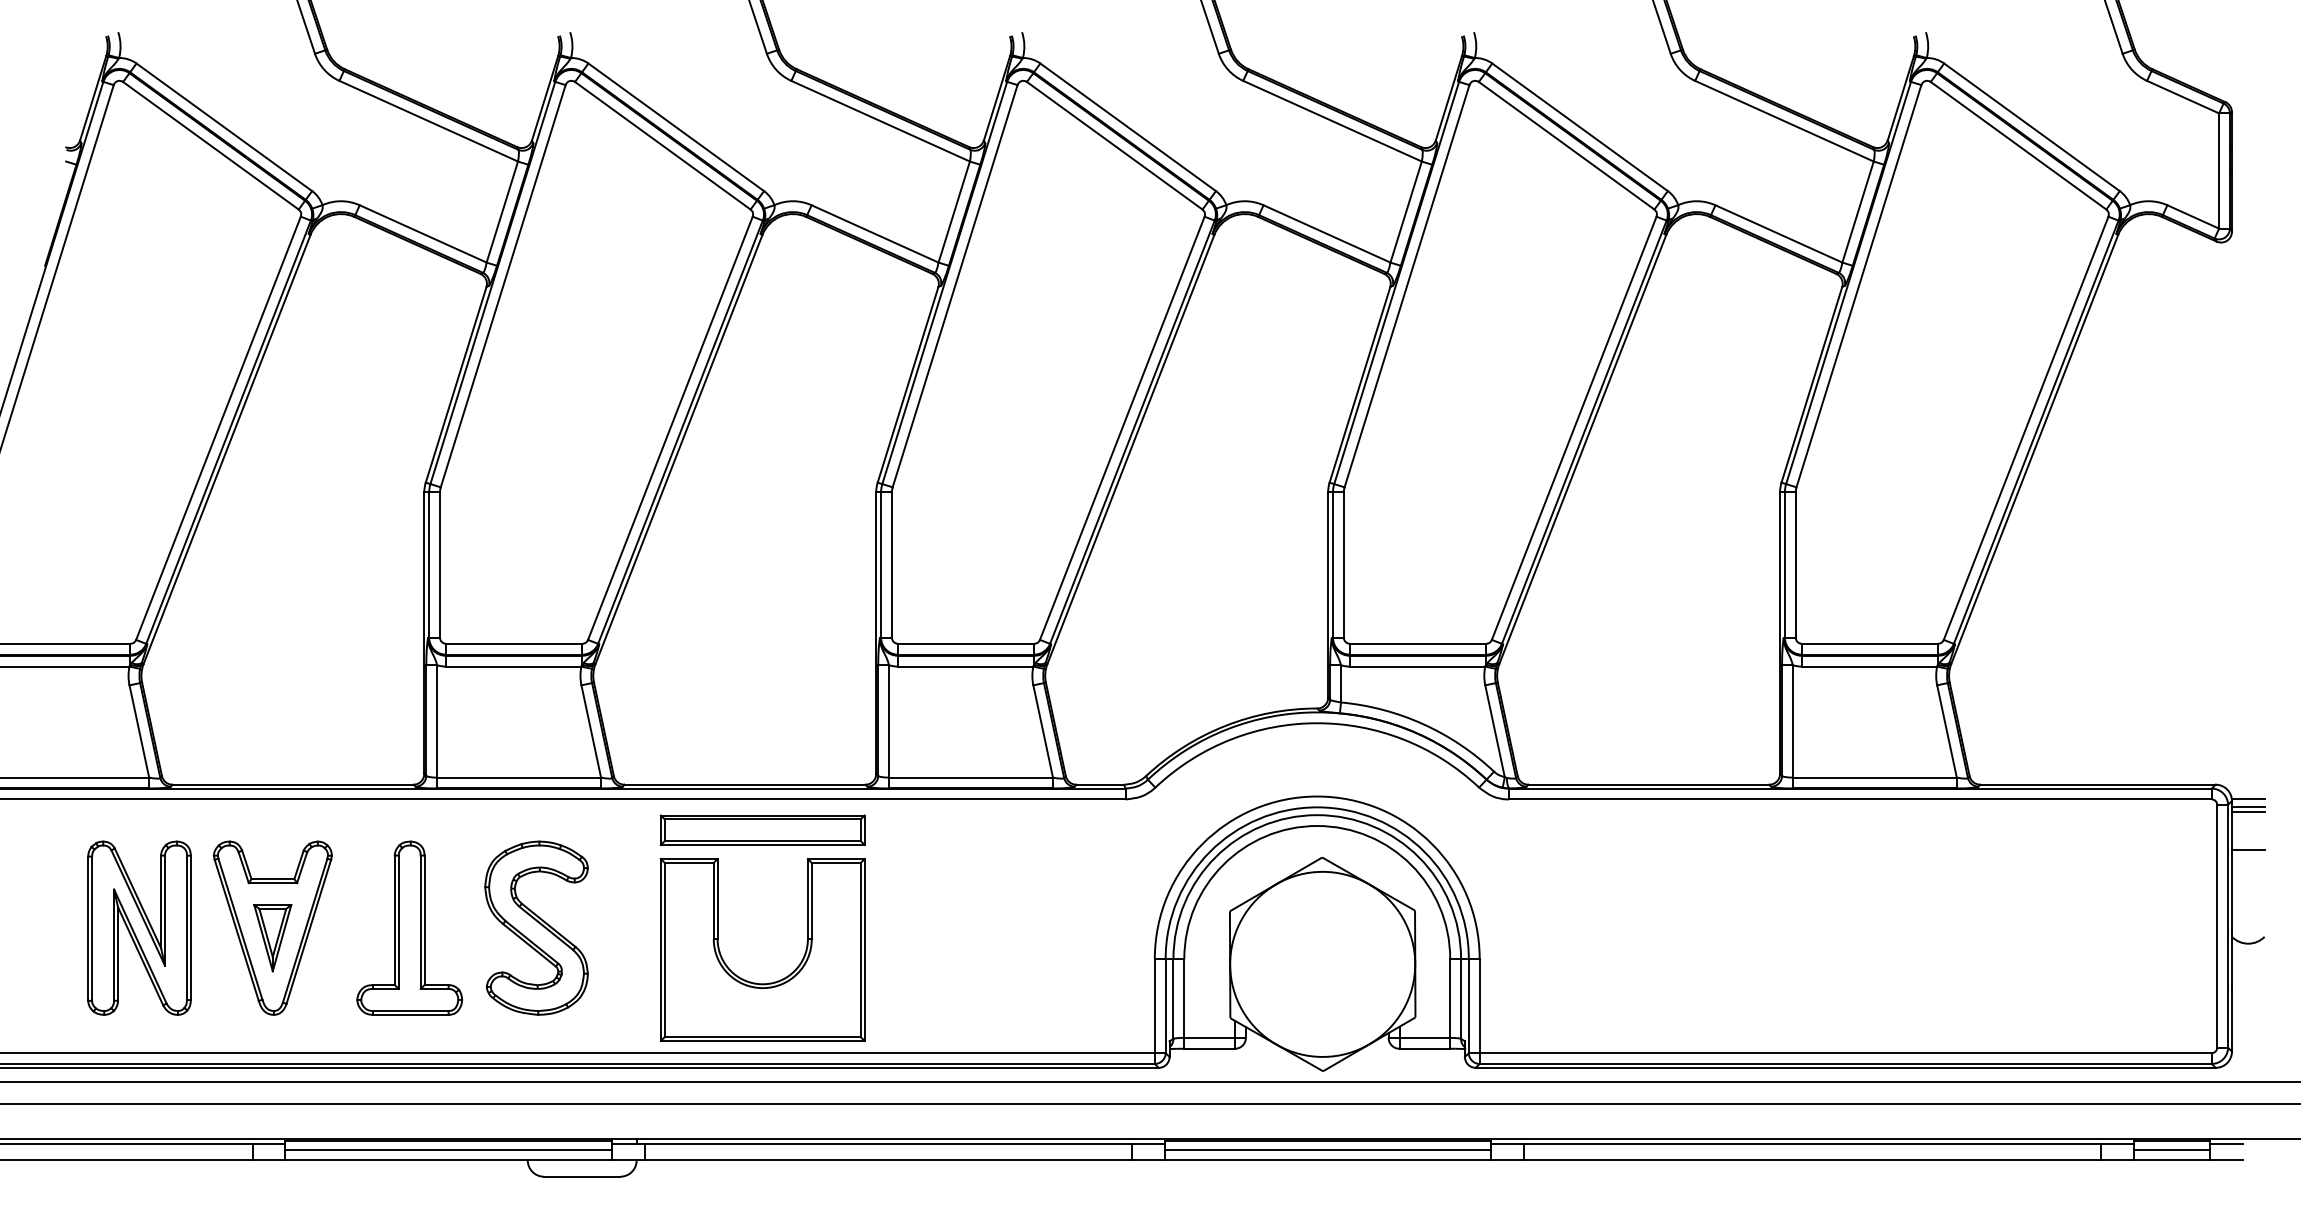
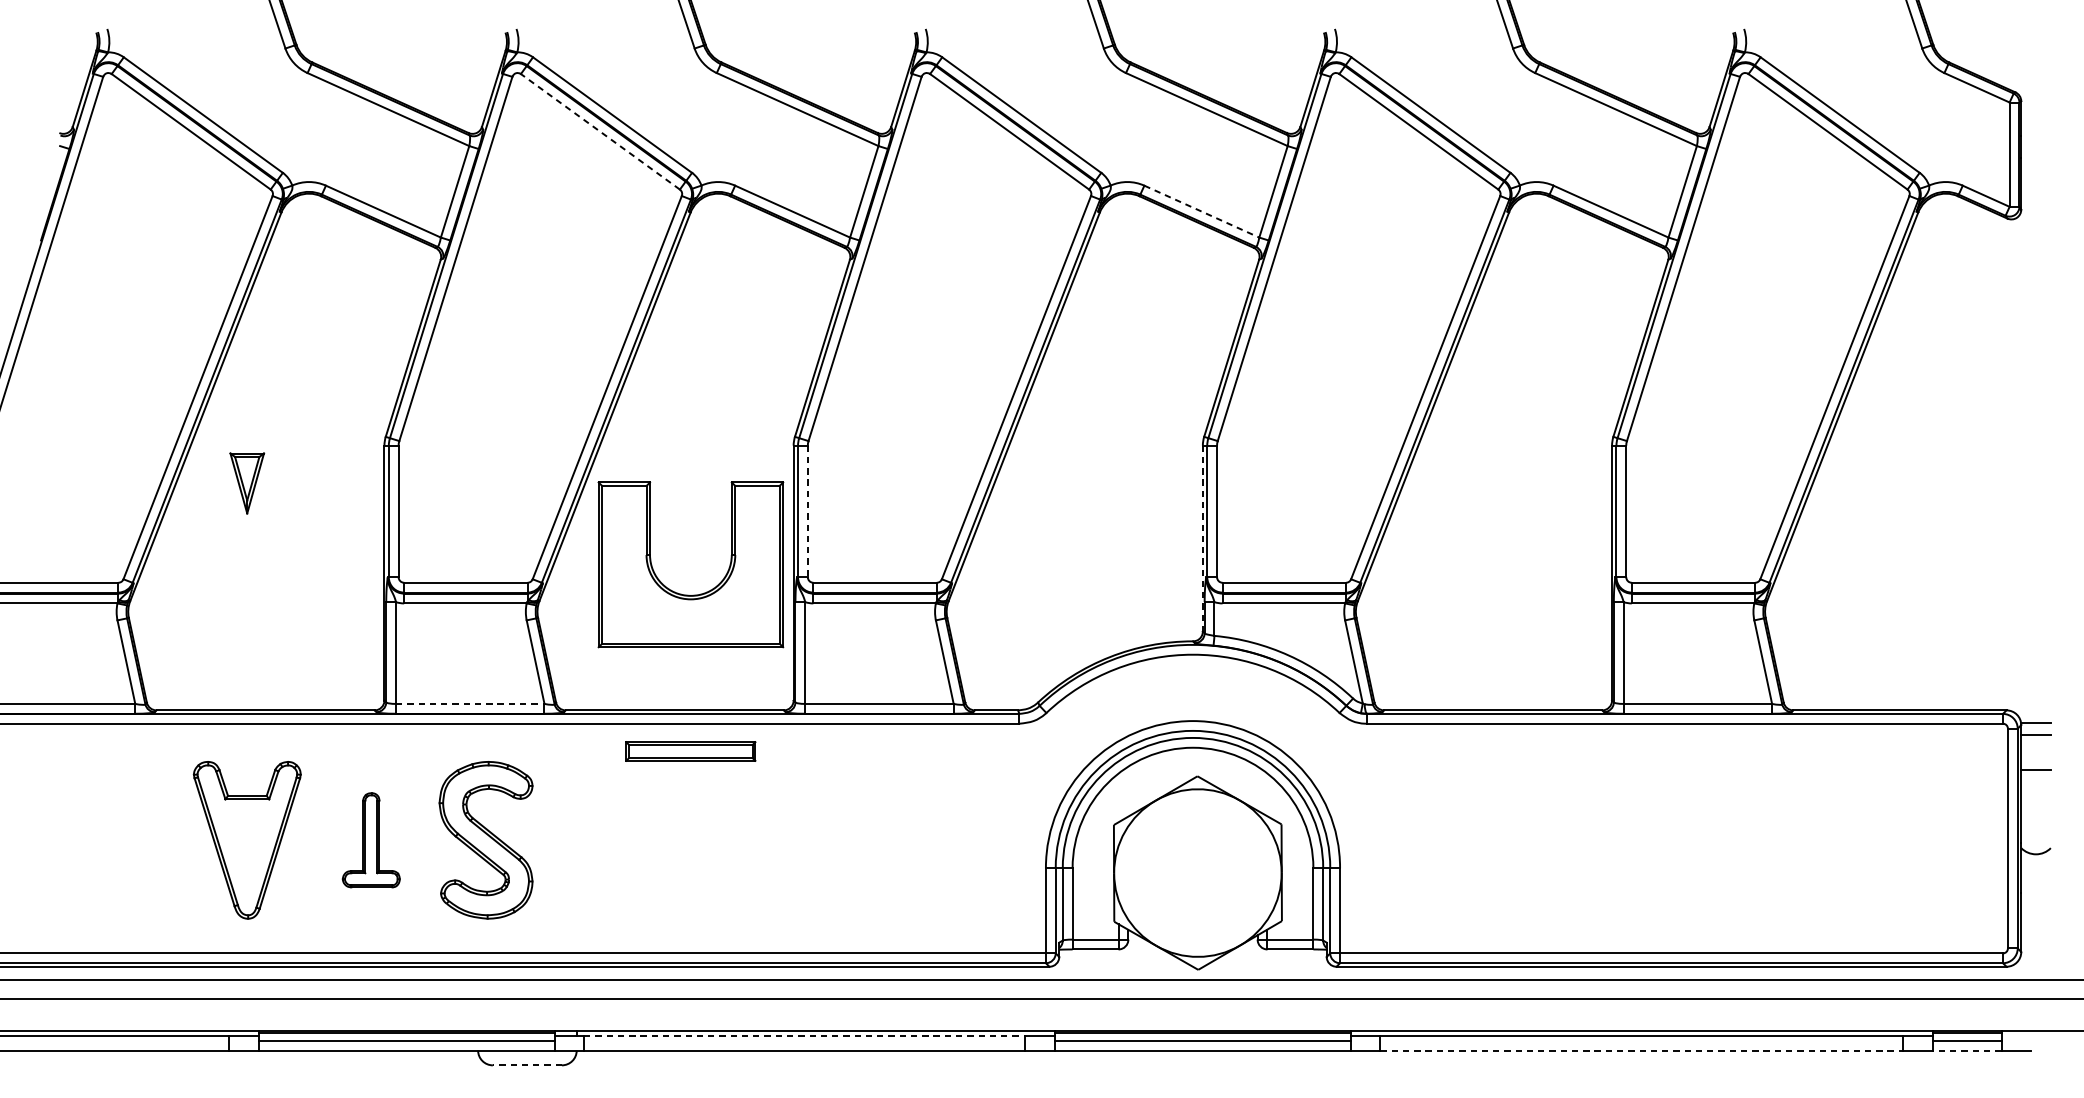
line: (662, 145) -> (600, 131), solid -> dashed
line: (1327, 233) -> (1202, 211), solid -> dashed
line: (891, 565) -> (807, 511), solid -> dashed
line: (1328, 595) -> (1203, 539), solid -> dashed
line: (519, 777) -> (470, 703), solid -> dashed
line: (2247, 806) -> (2035, 730), removed
part: (762, 829) -> (690, 750), size x0.7
part: (139, 927) -> (126, 839), removed
part: (409, 927) -> (371, 839), size x0.6
part: (272, 938) -> (246, 483), moved
part: (756, 982) -> (685, 594), moved
line: (888, 1144) -> (804, 1036), solid -> dashed
line: (2226, 1144) -> (2016, 1036), removed
line: (1812, 1160) -> (1641, 1050), solid -> dashed
line: (2171, 1160) -> (1966, 1050), solid -> dashed
line: (581, 1176) -> (526, 1065), solid -> dashed

